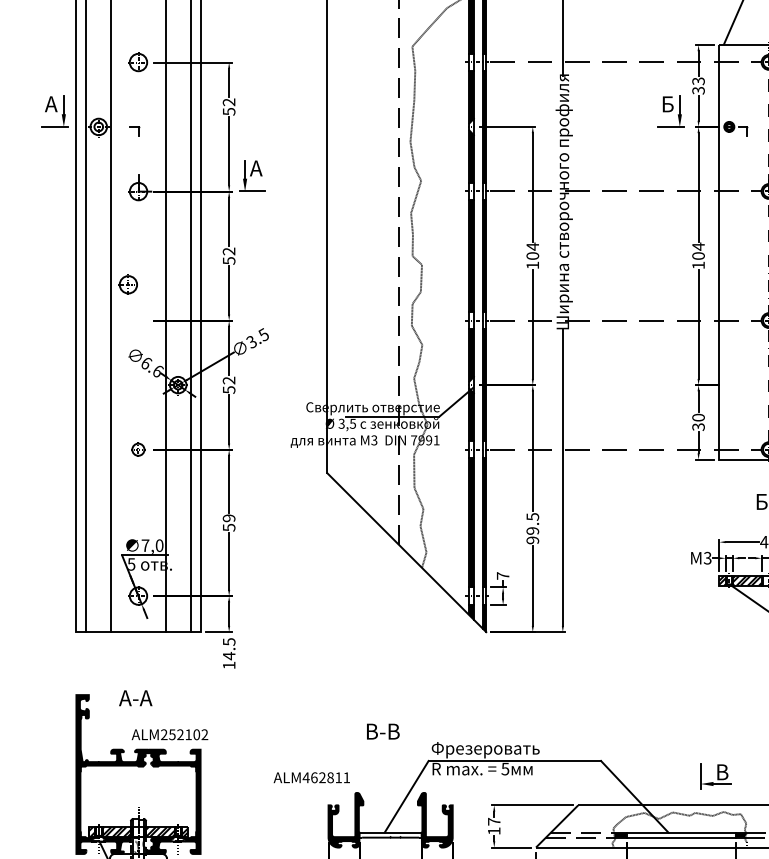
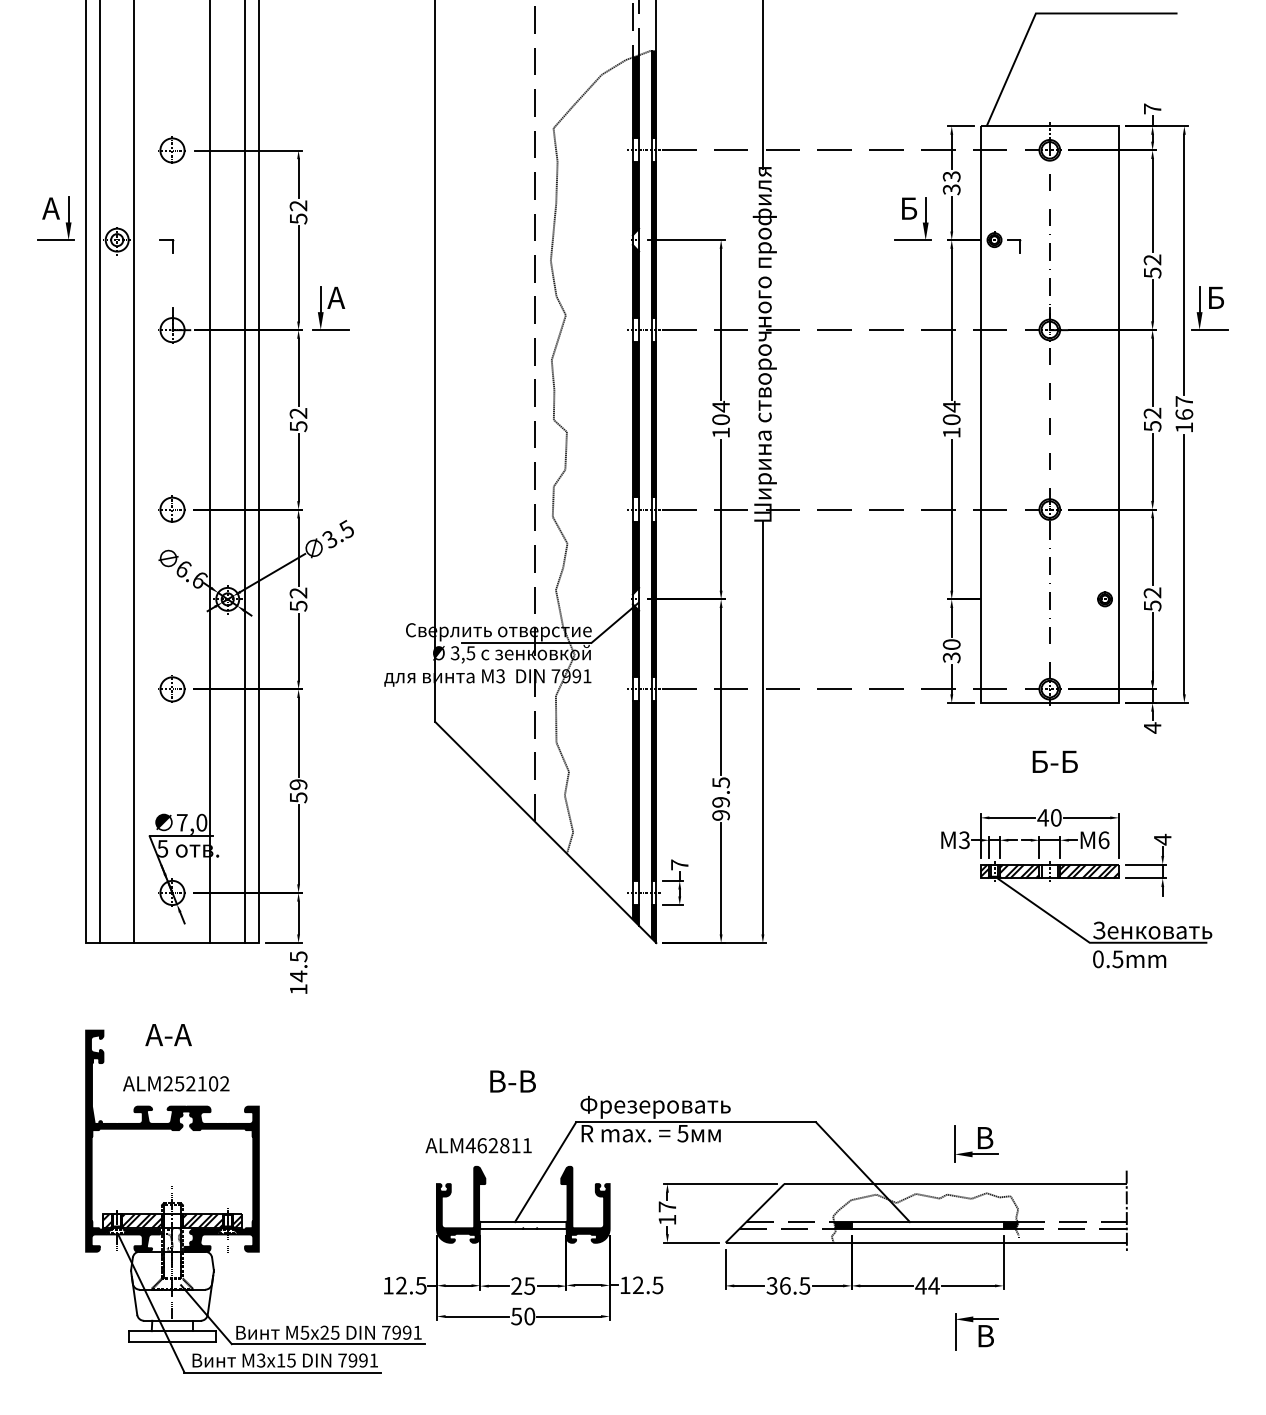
part: (127, 283) -> (171, 508), moved
part: (137, 449) -> (171, 688), size x1.43
text: (170, 734) -> (176, 1083), moved
text: (311, 777) -> (478, 1145), moved

